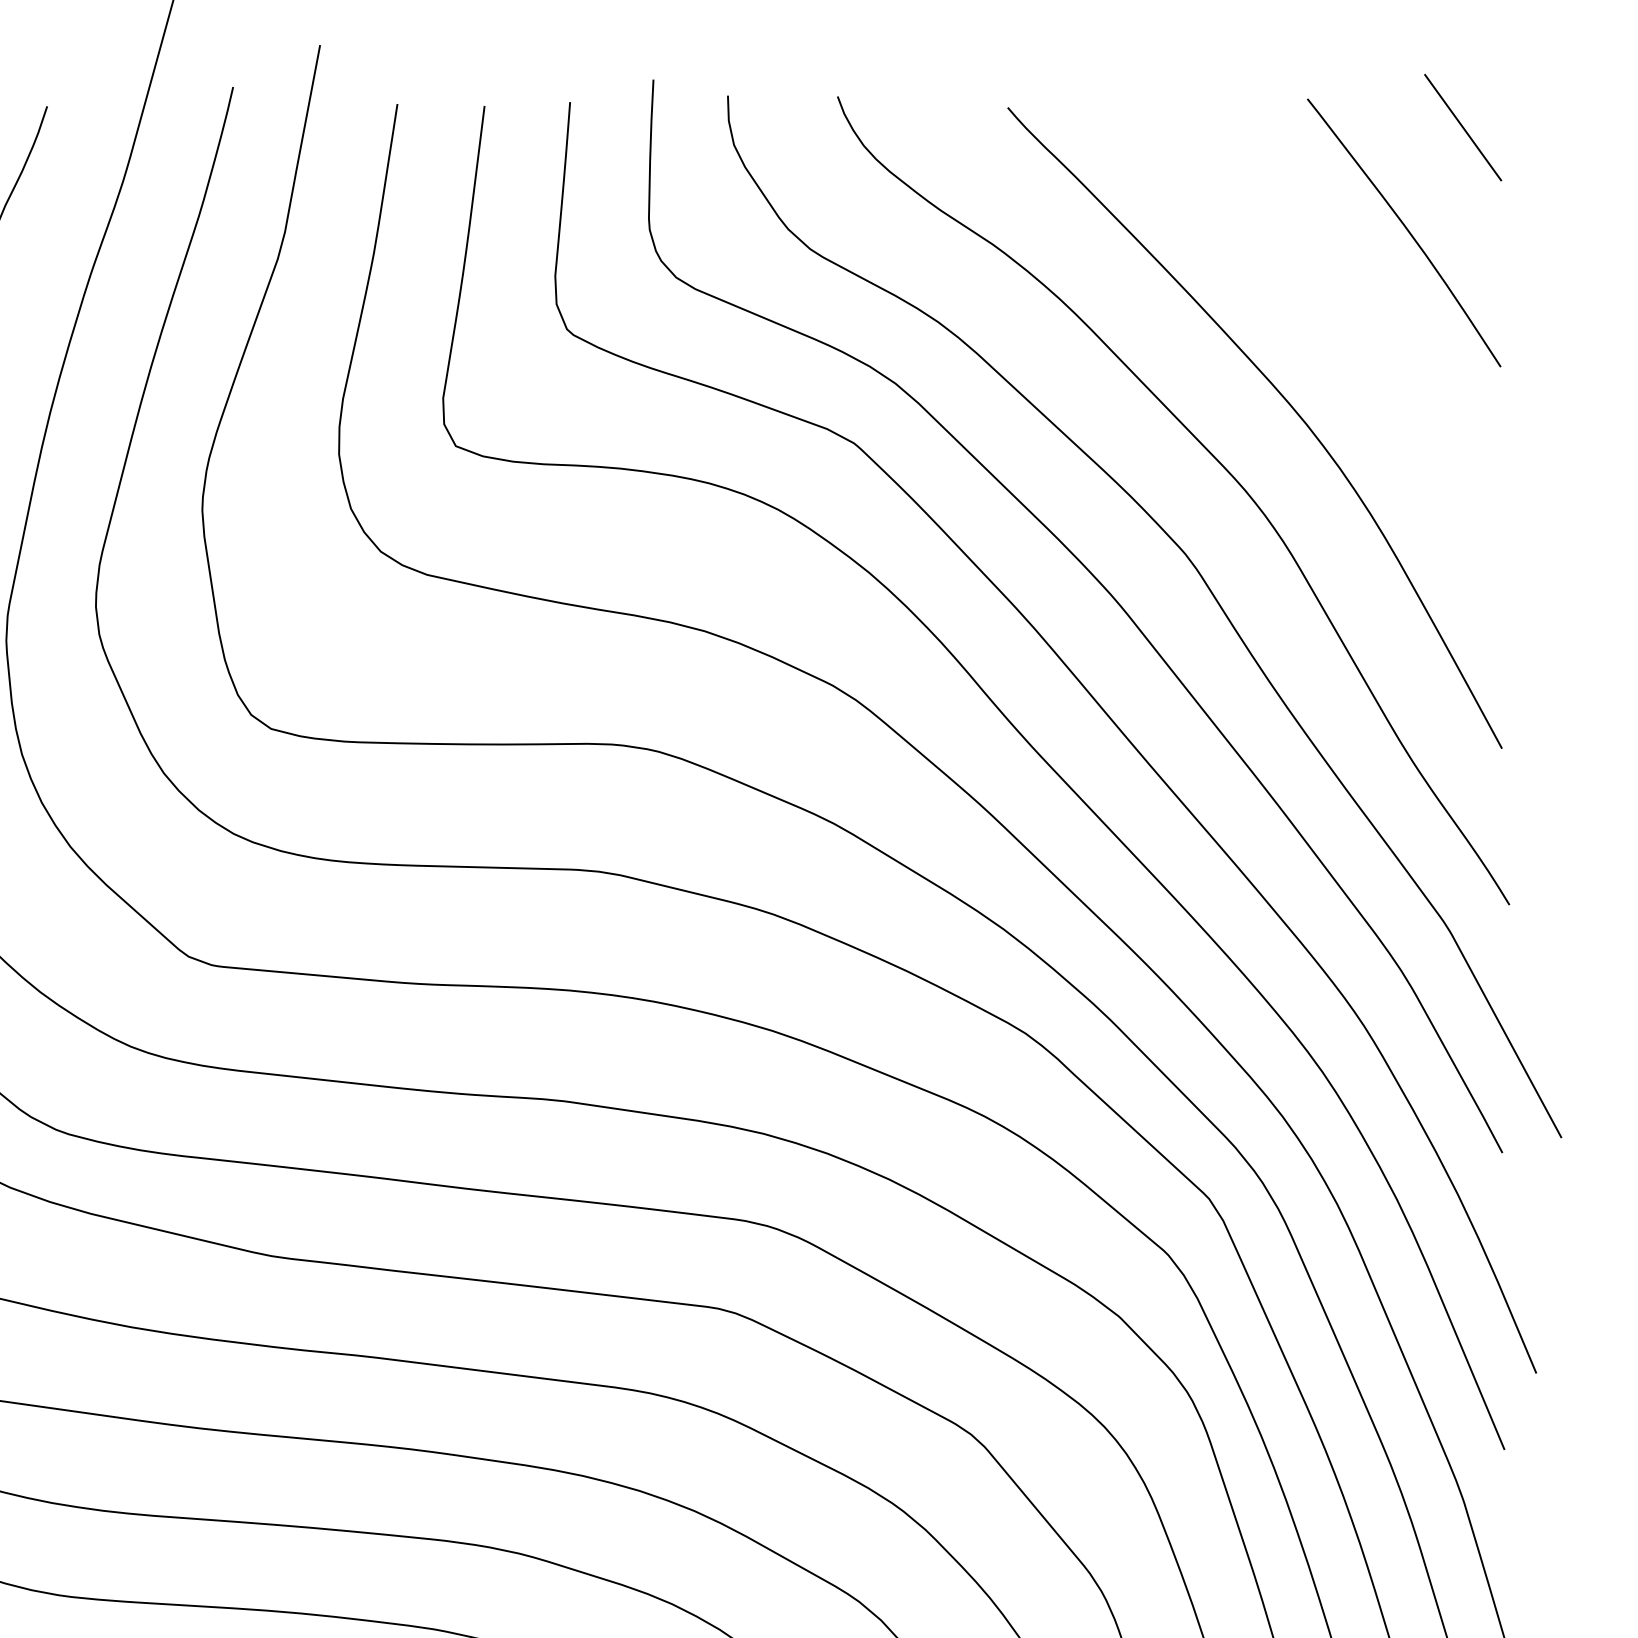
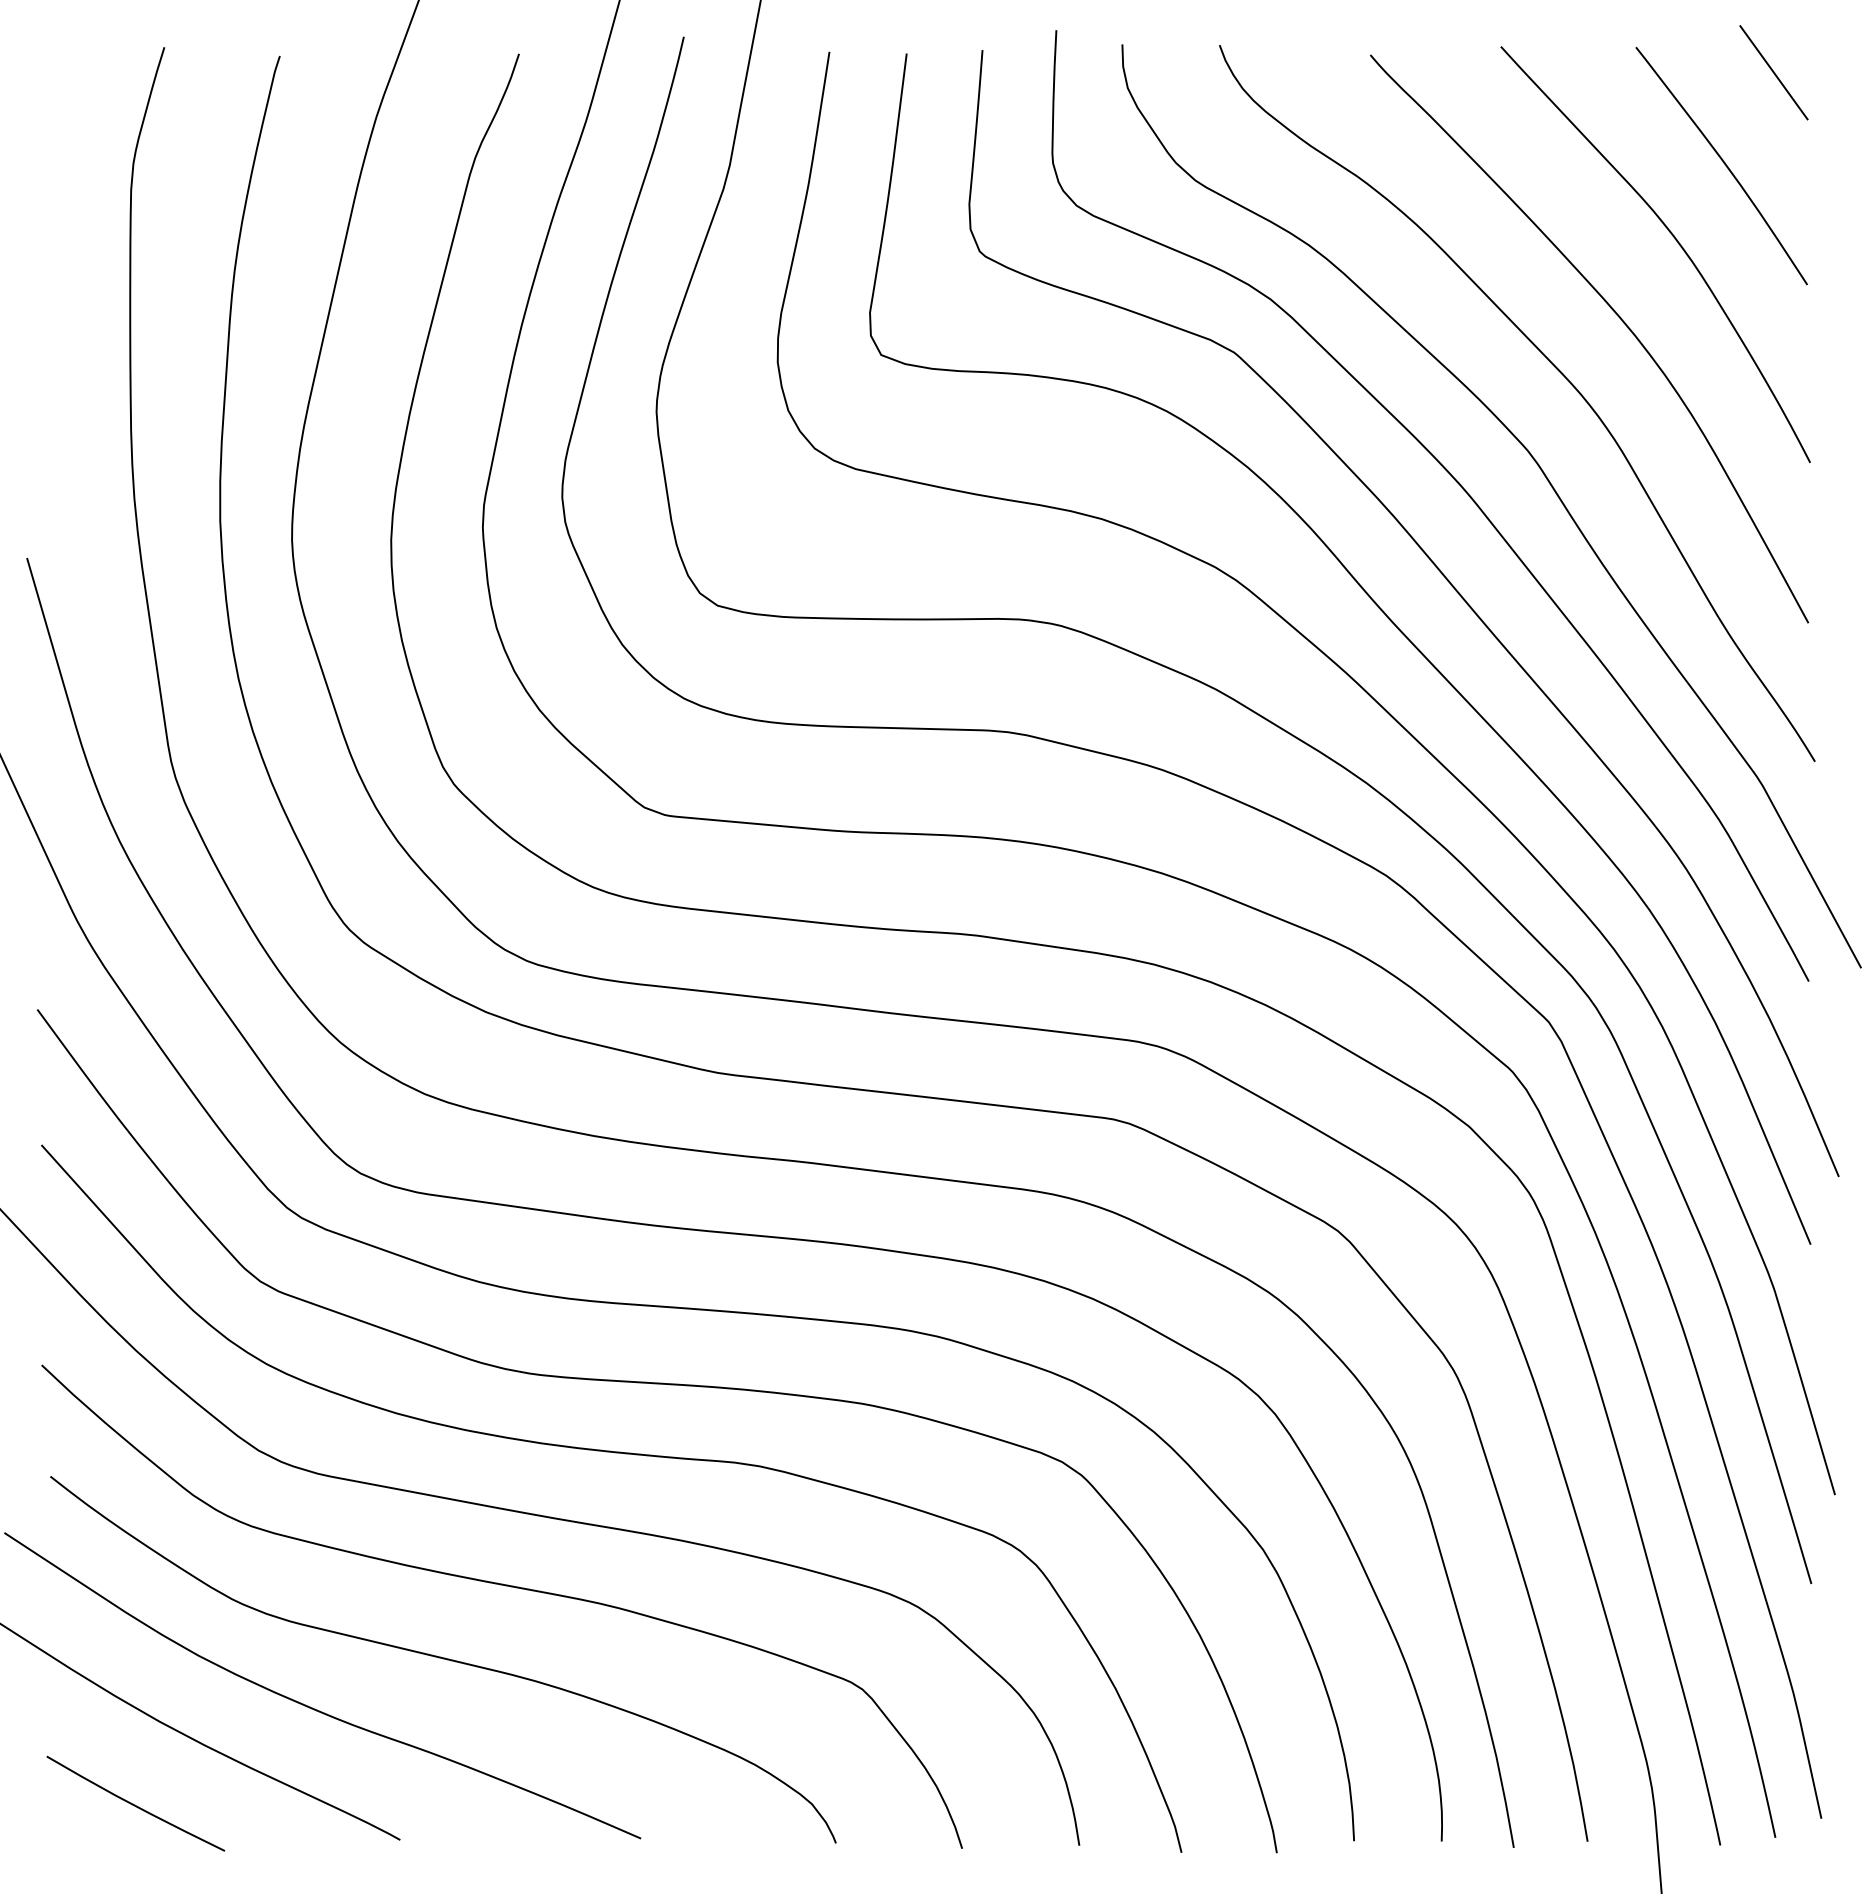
curve: (1352, 316) -> (1675, 240), added

